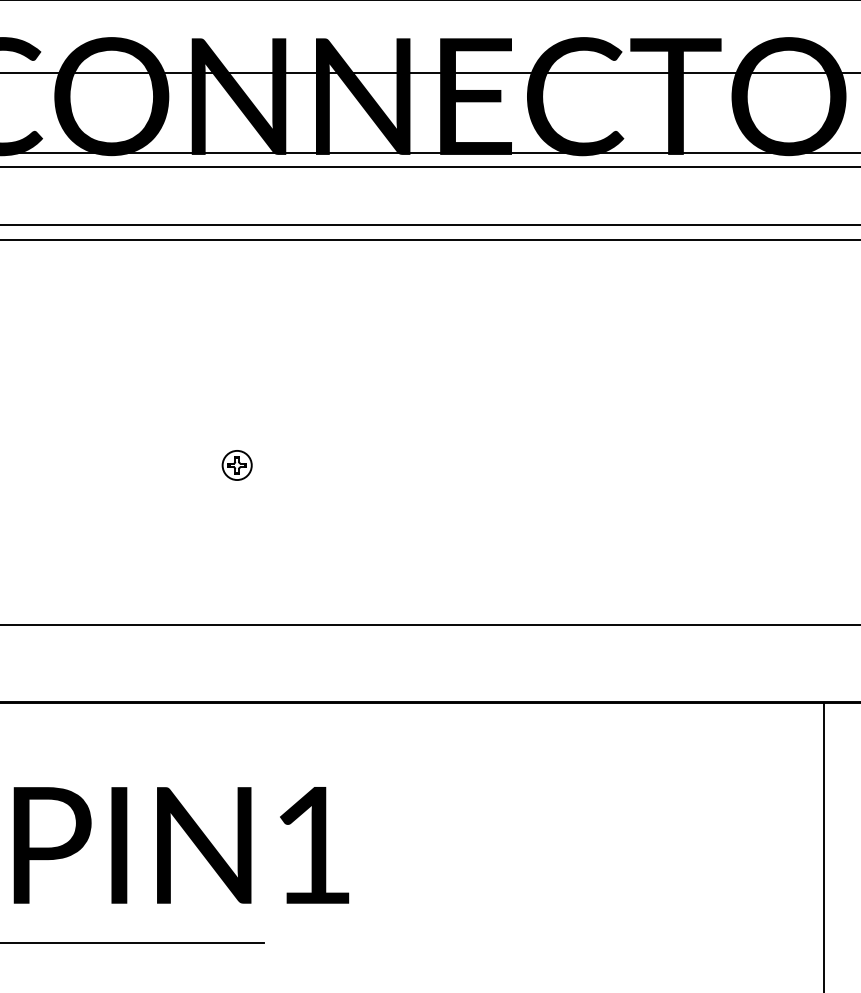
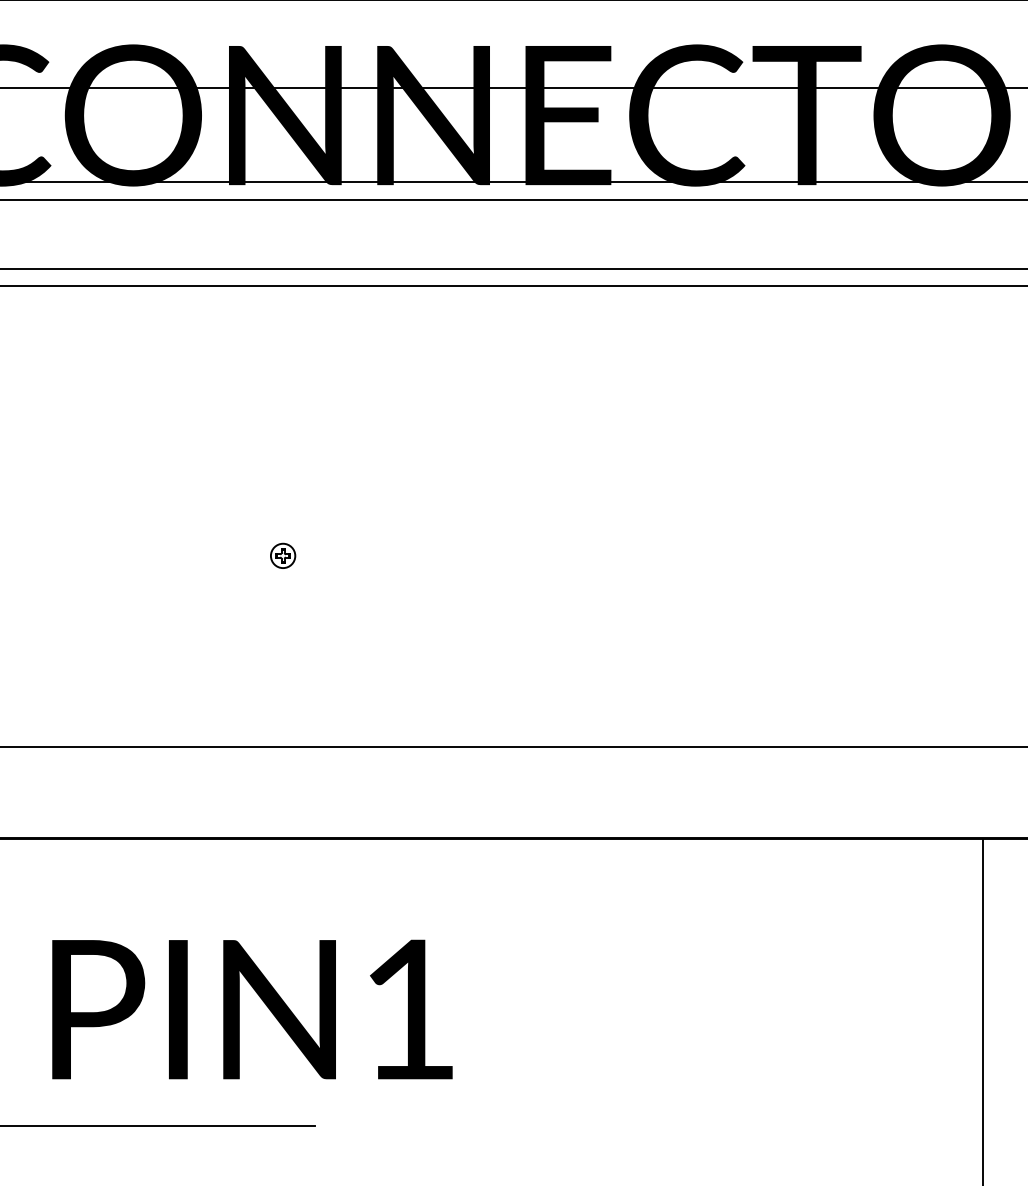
part: (236, 465) -> (282, 555), size x0.7
text: (181, 845) -> (252, 1009), moved

